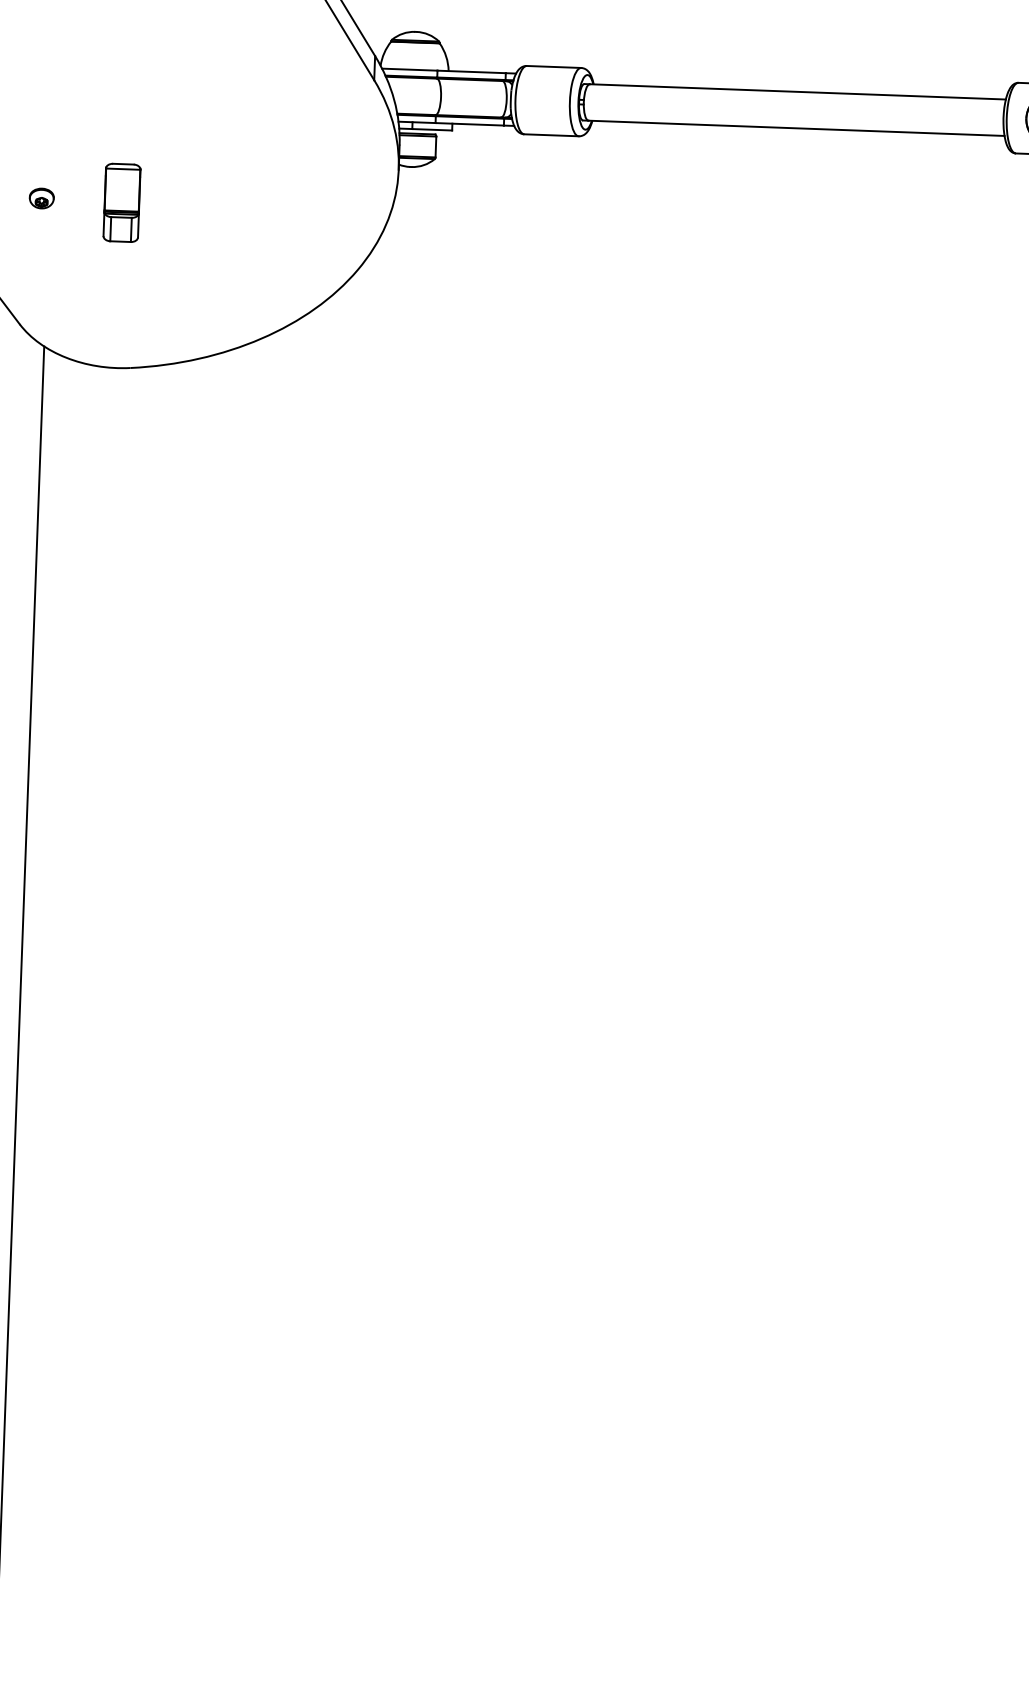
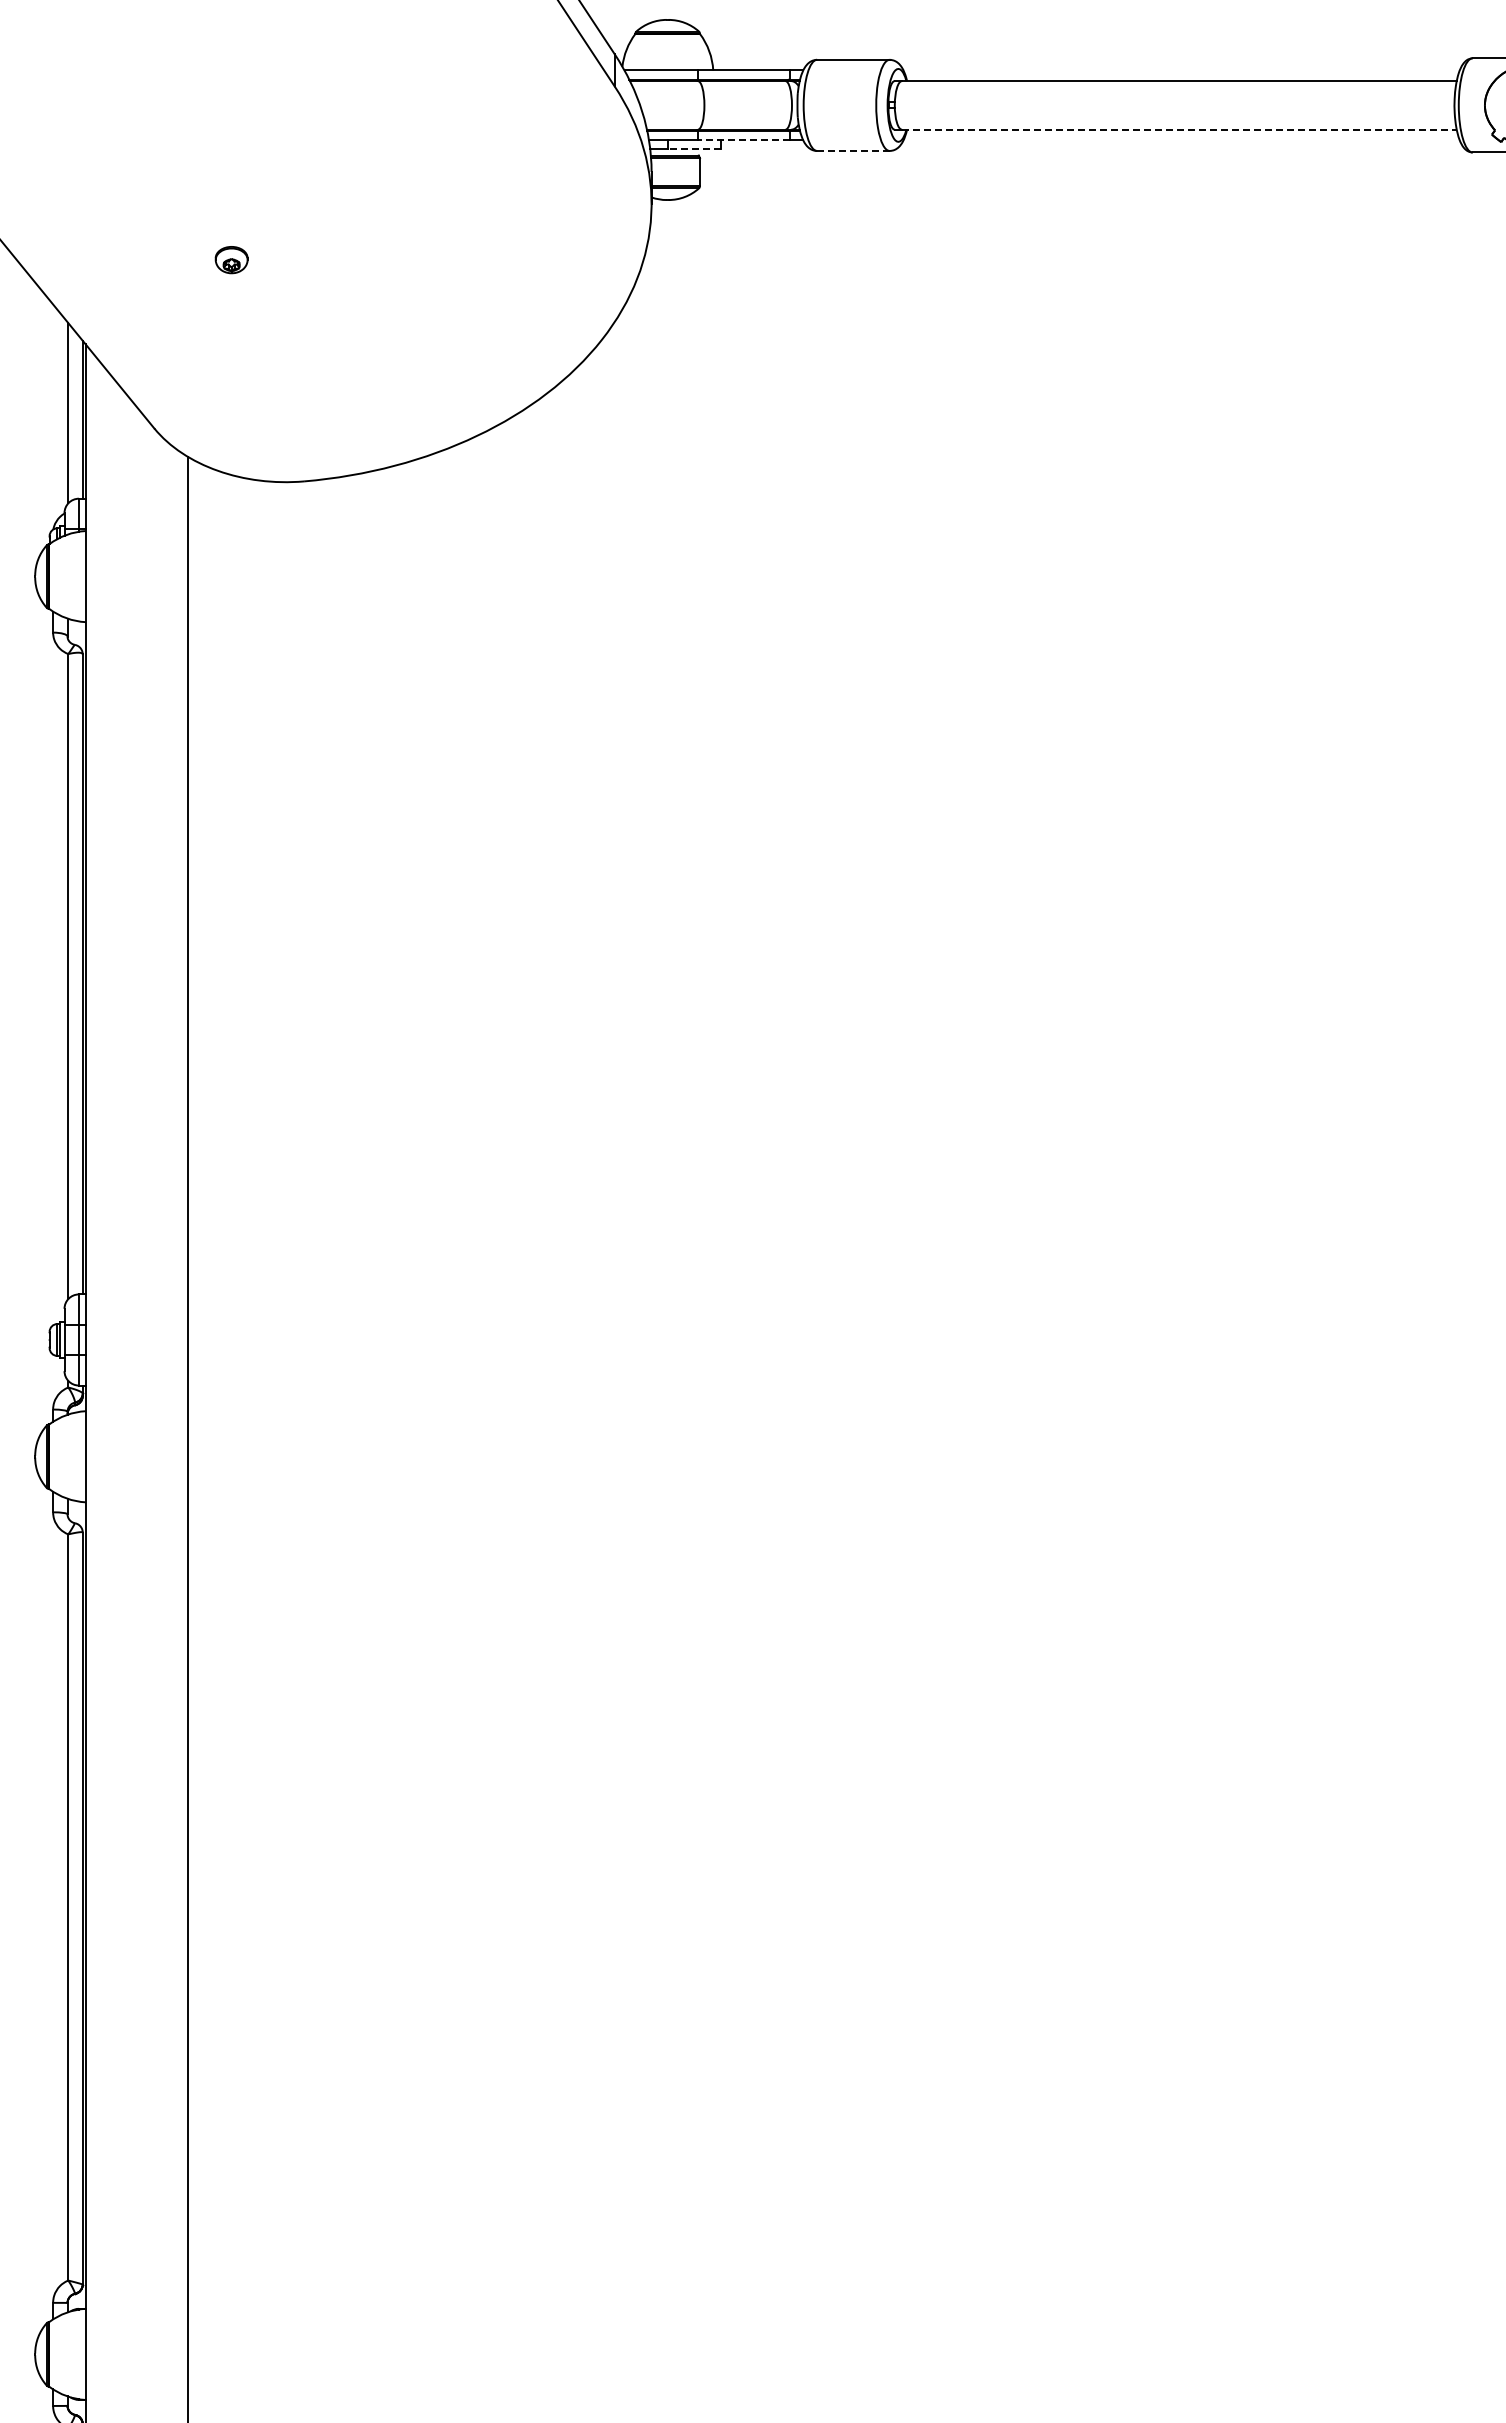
line: (469, 124) -> (743, 140), solid -> dashed
line: (796, 128) -> (1179, 129), solid -> dashed
line: (432, 129) -> (694, 149), solid -> dashed
line: (551, 134) -> (853, 150), solid -> dashed
part: (41, 198) -> (231, 260), moved
part: (121, 202) -> (284, 261), removed

